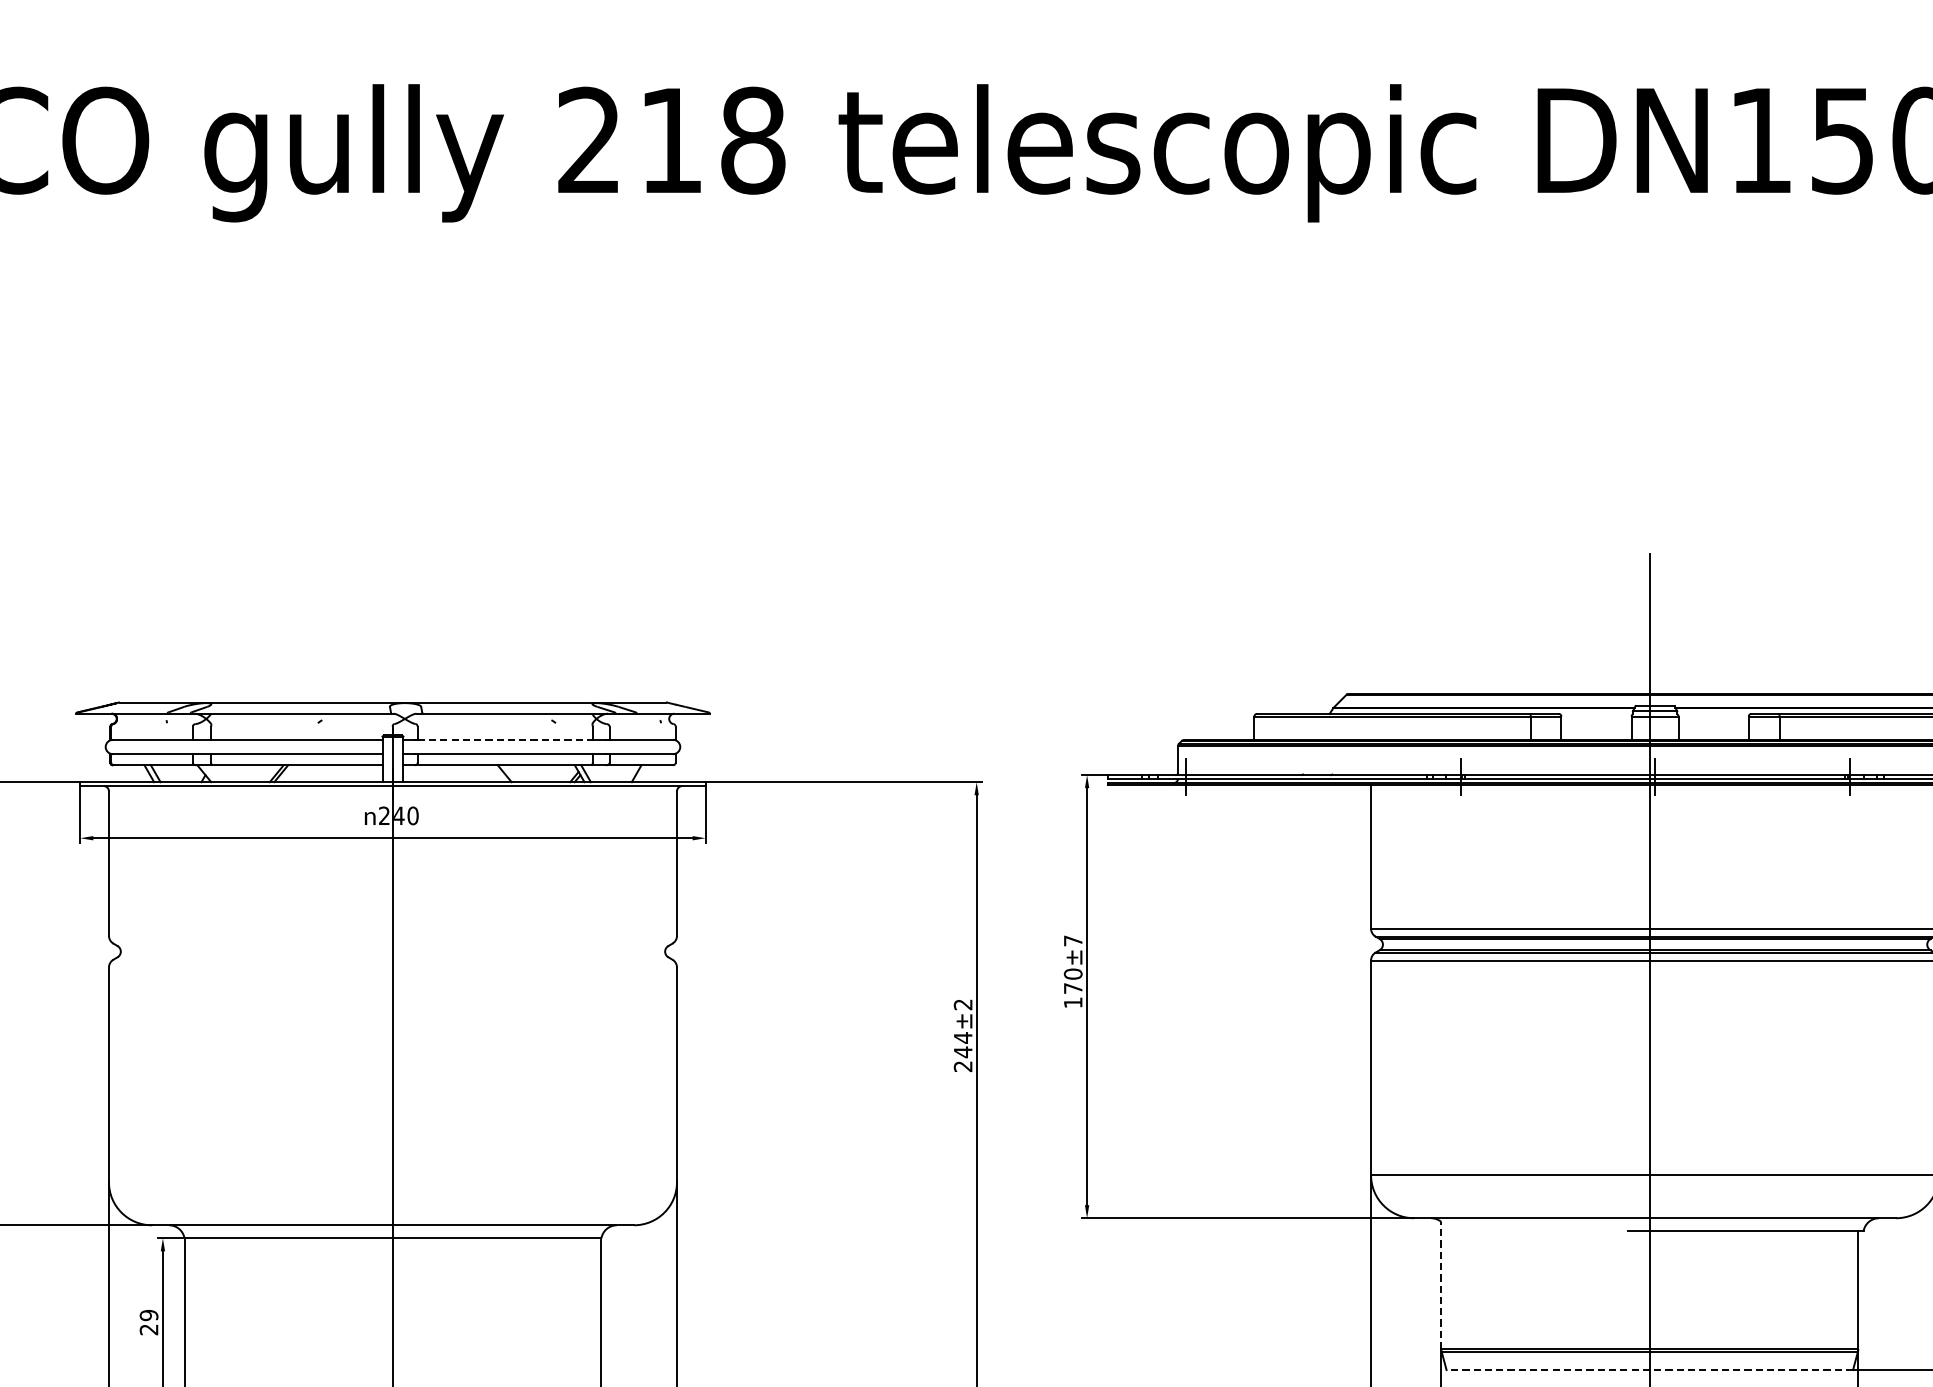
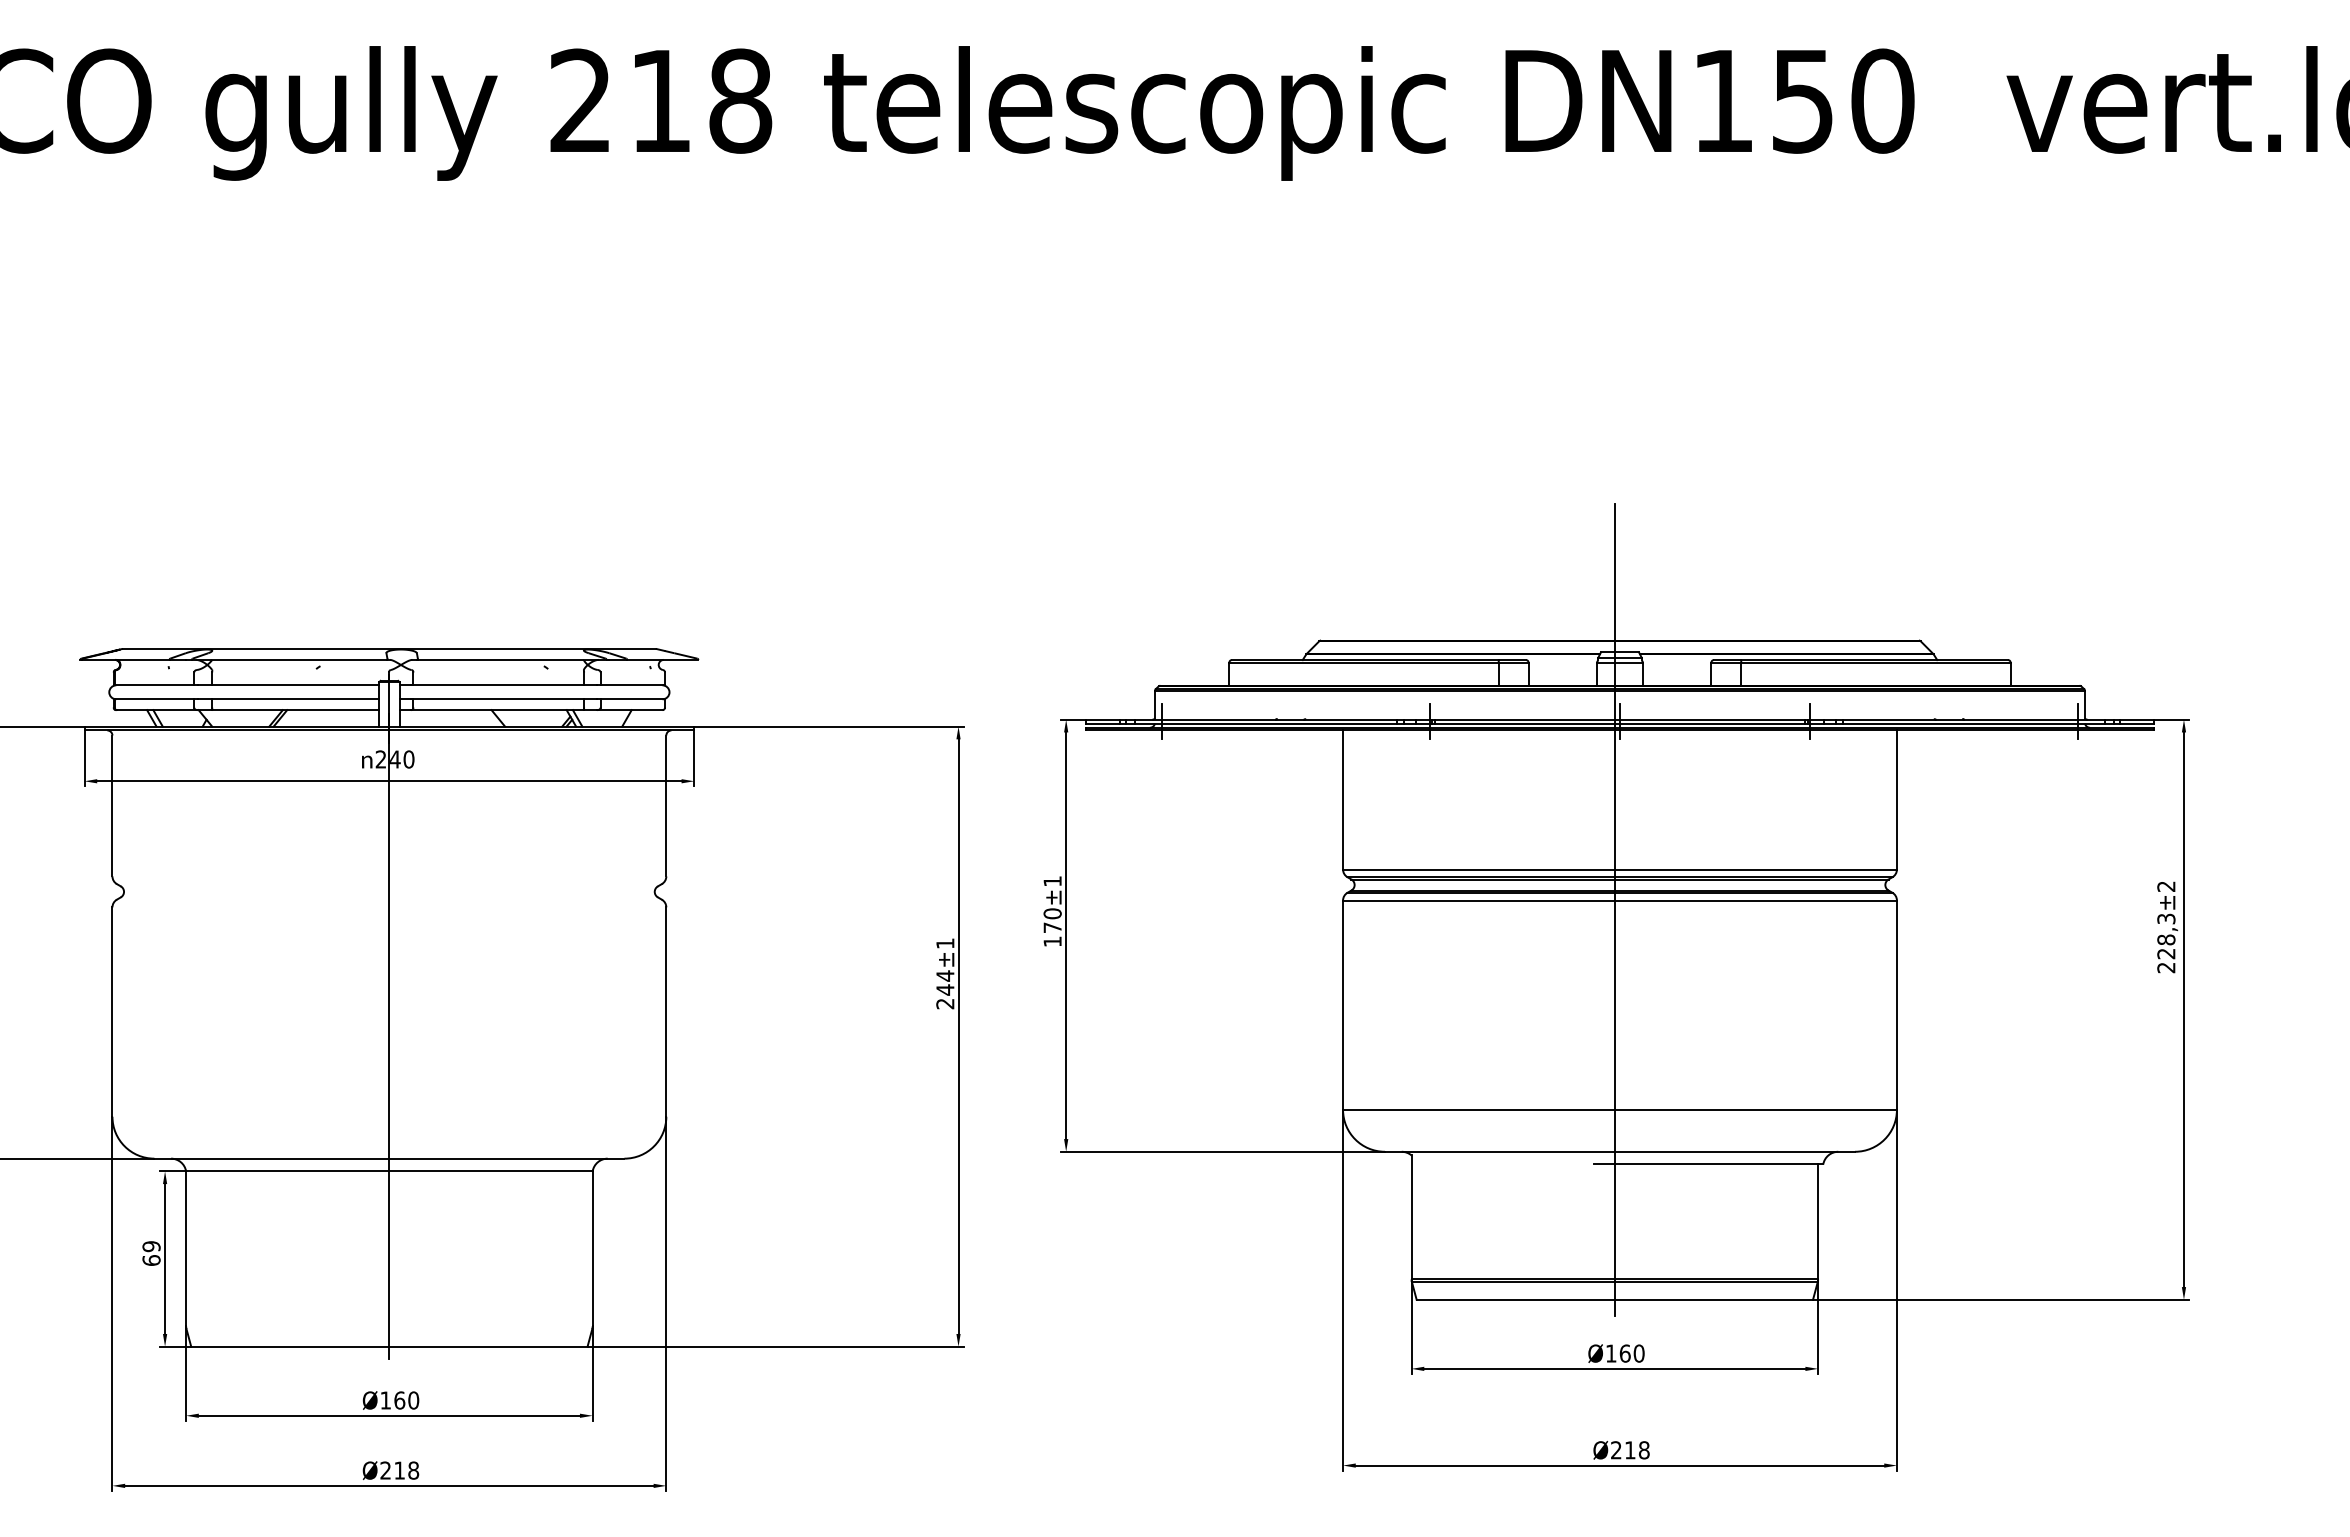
line: (505, 740) -> (499, 685), dashed -> solid
text: (1073, 941) -> (1052, 881), ±7 -> ±1
text: (963, 1004) -> (945, 943), ±2 -> ±1
line: (1441, 1284) -> (1411, 1216), dashed -> solid
text: (149, 1329) -> (151, 1260), 29 -> 69
line: (1649, 1369) -> (1614, 1299), dashed -> solid

